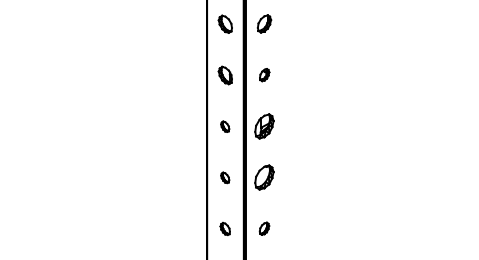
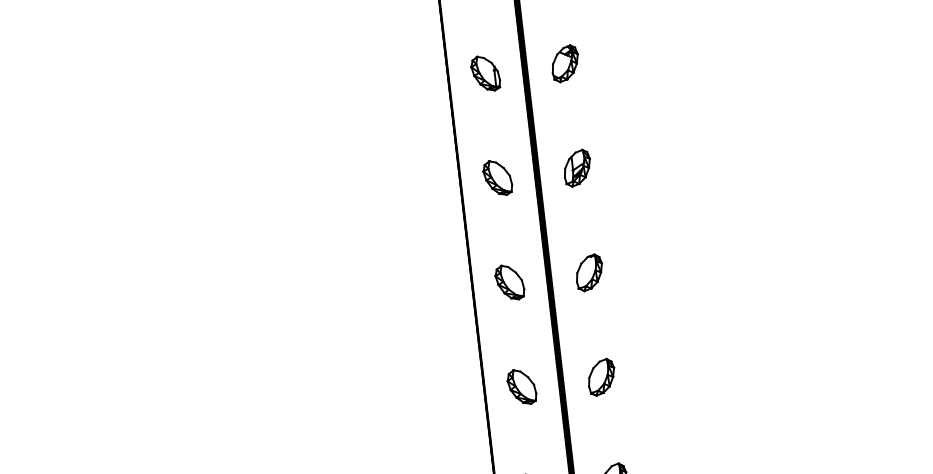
part: (264, 74) -> (565, 62), size x1.43
part: (264, 125) -> (577, 166), size x0.71
part: (224, 126) -> (495, 178), size x1.67
part: (224, 177) -> (507, 282), size x1.67
part: (264, 177) -> (589, 272), size x0.71
part: (224, 228) -> (519, 386), size x1.43
part: (264, 228) -> (601, 376), size x1.43

